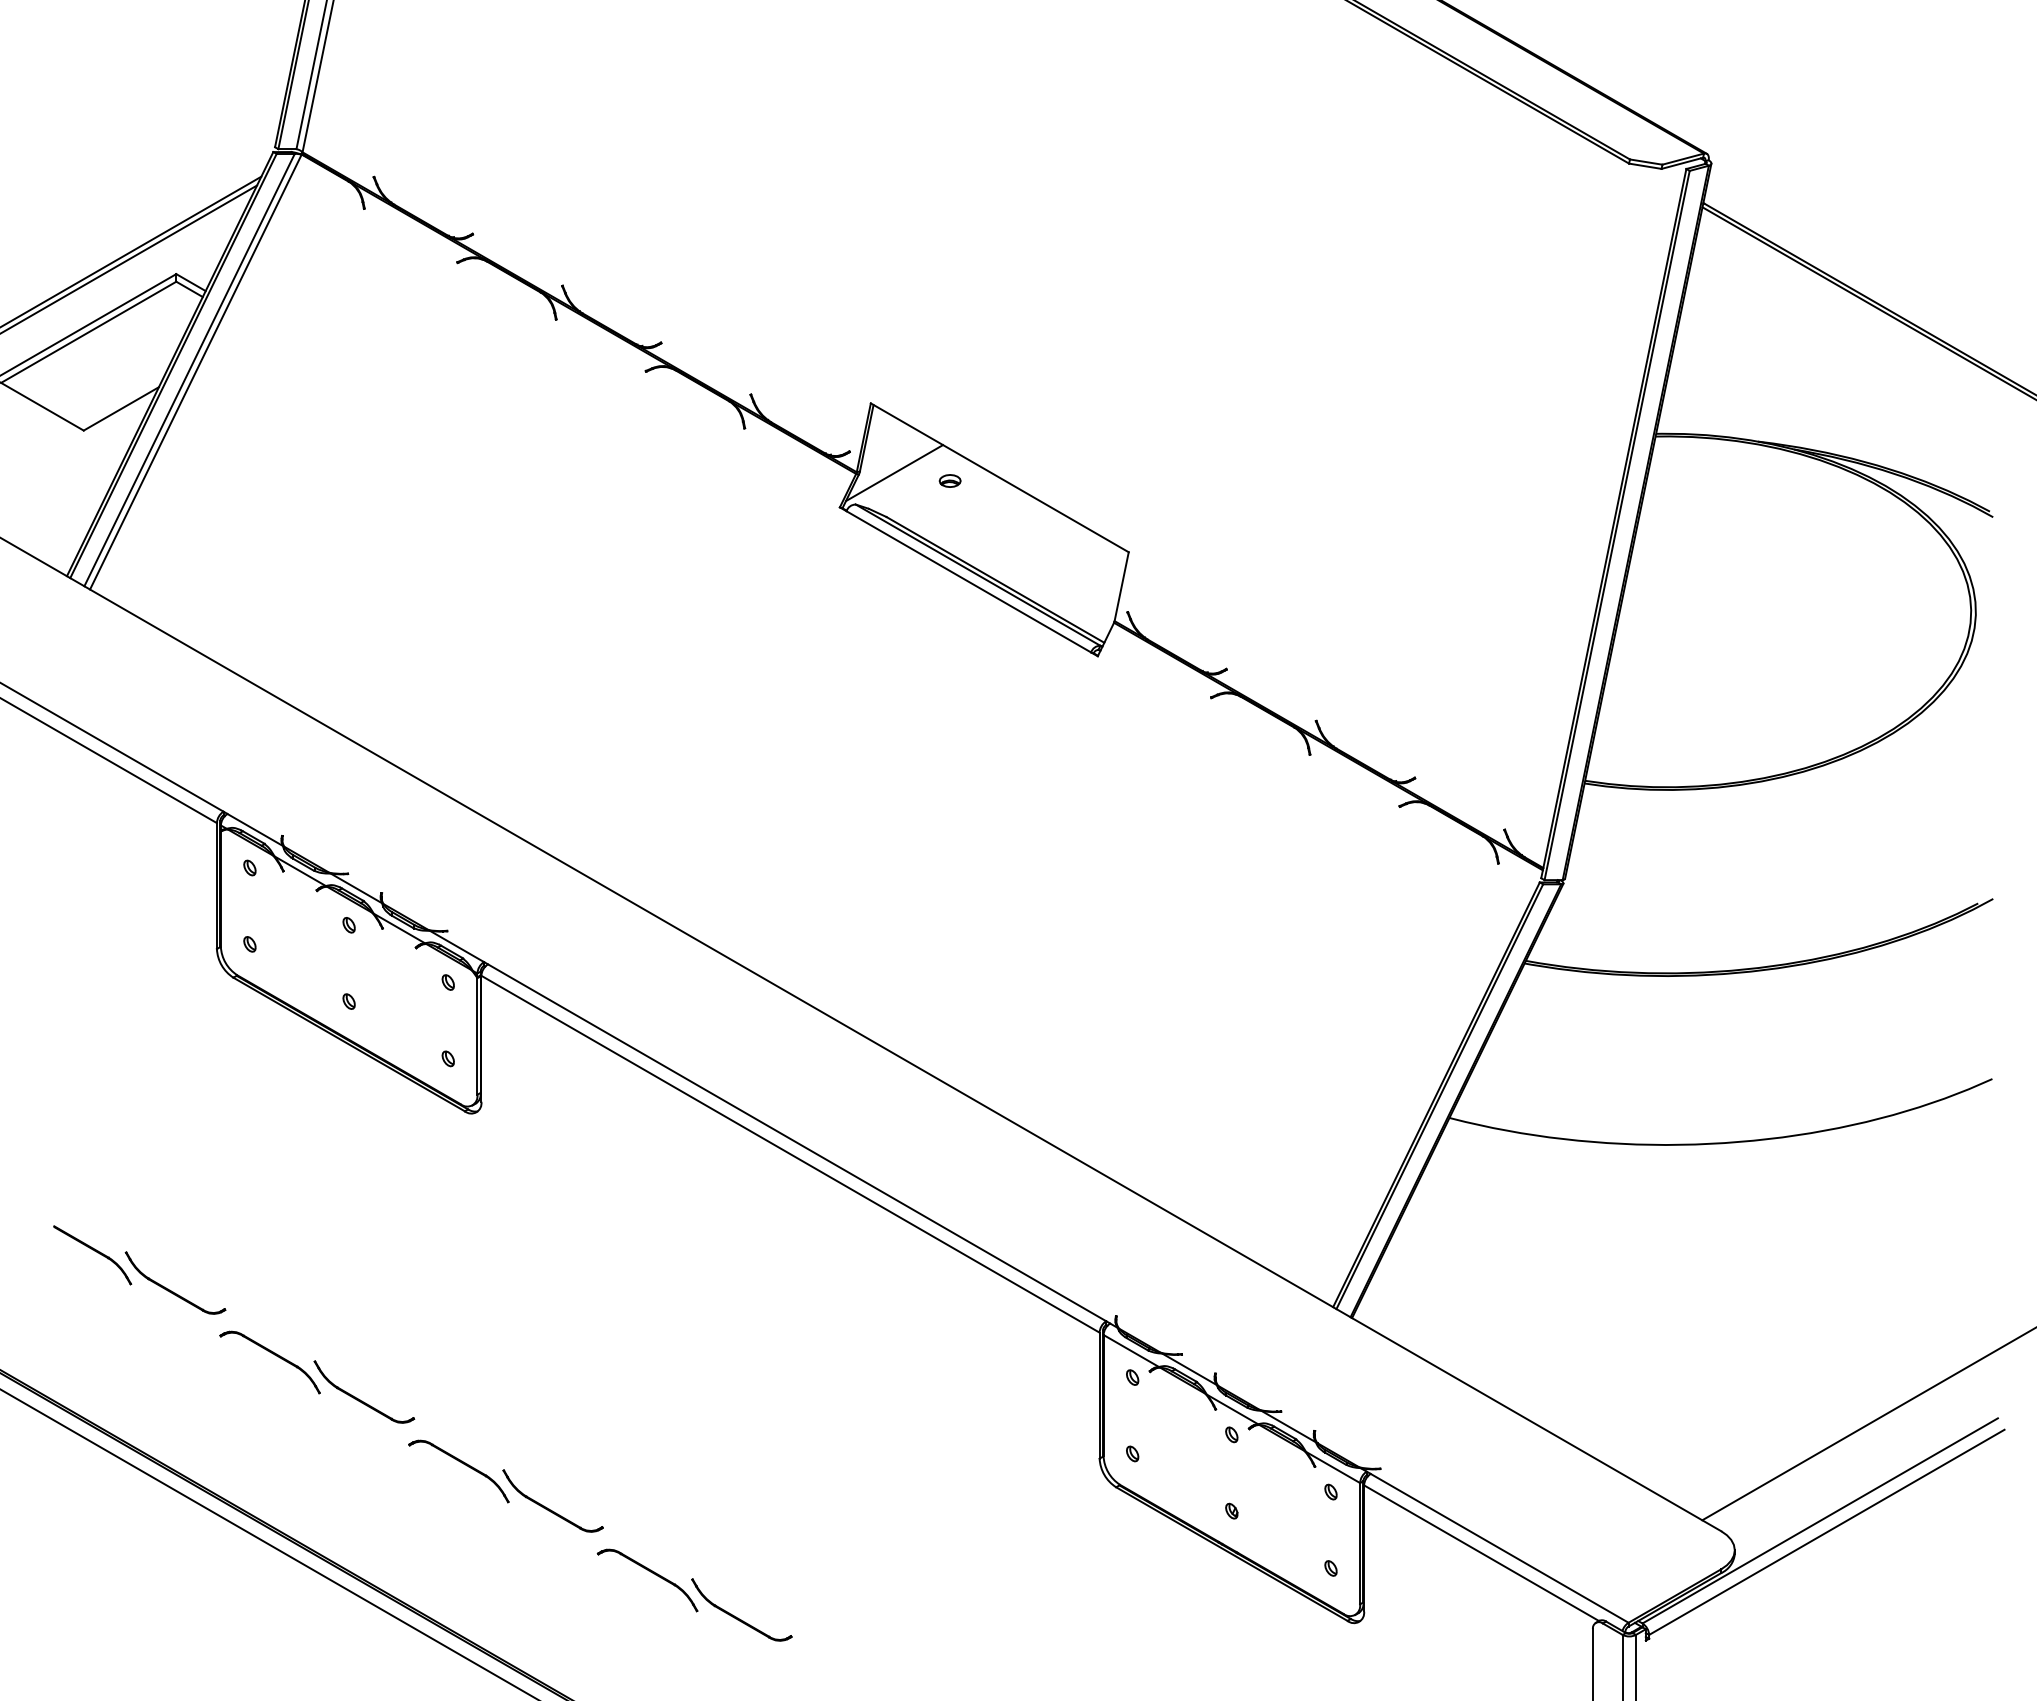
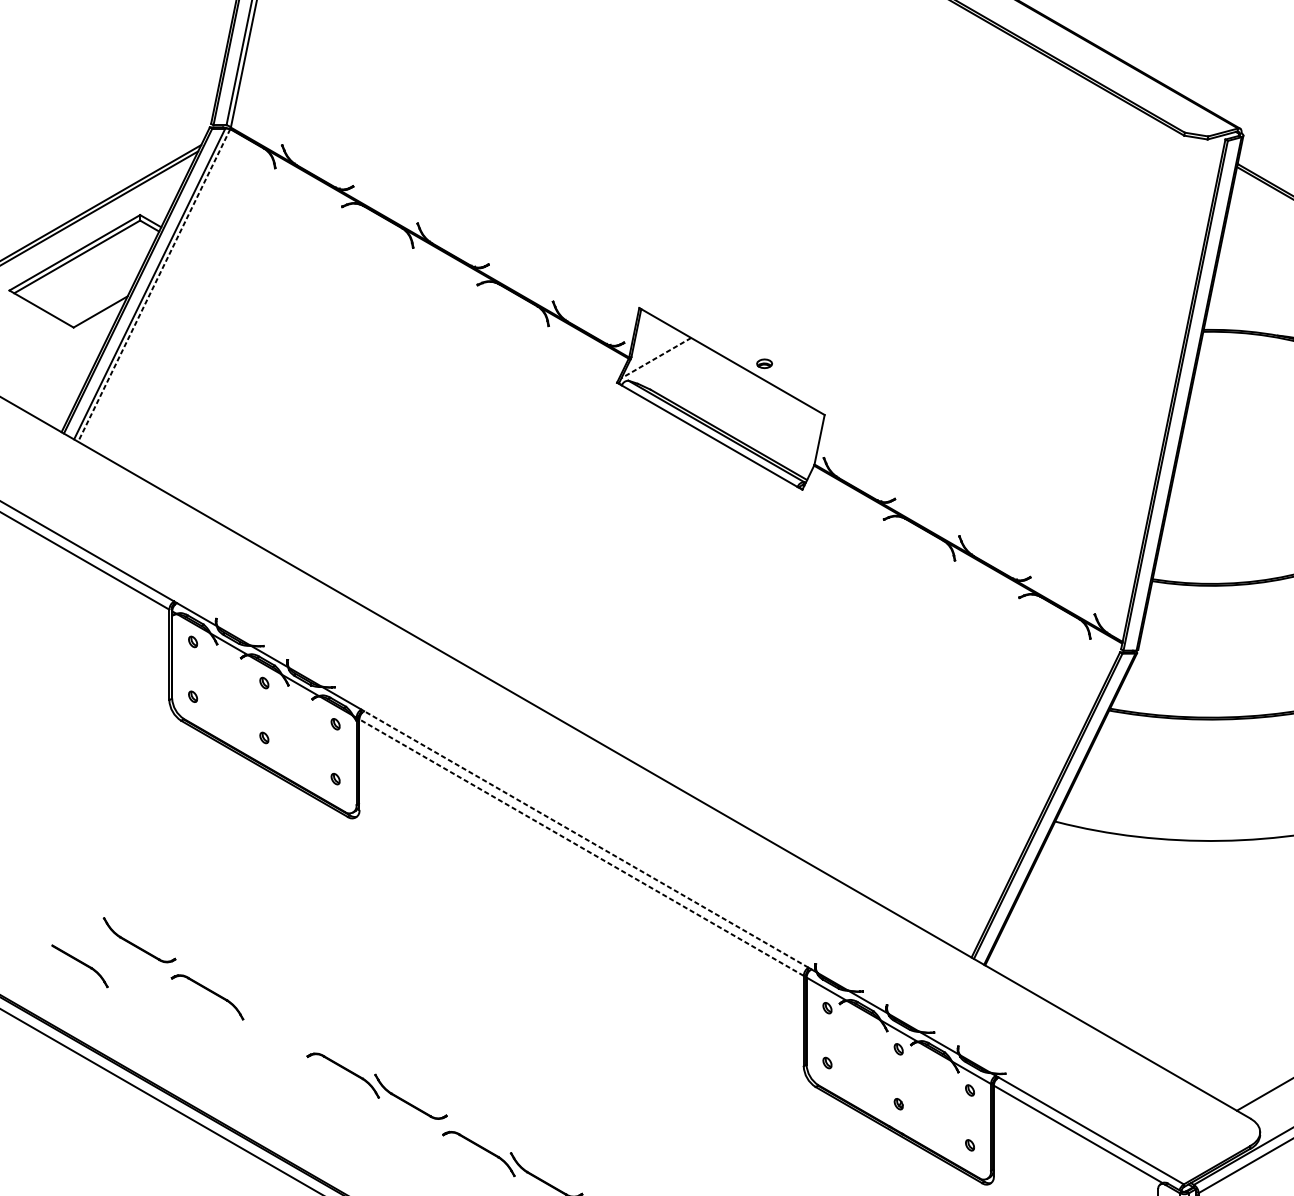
line: (195, 372) -> (153, 285), solid -> dashed
line: (894, 473) -> (656, 358), solid -> dashed
part: (949, 480) -> (764, 363), moved
line: (797, 1142) -> (586, 839), solid -> dashed
line: (790, 1154) -> (581, 847), solid -> dashed
part: (92, 1255) -> (79, 966), moved
part: (360, 1399) -> (272, 1023), removed

